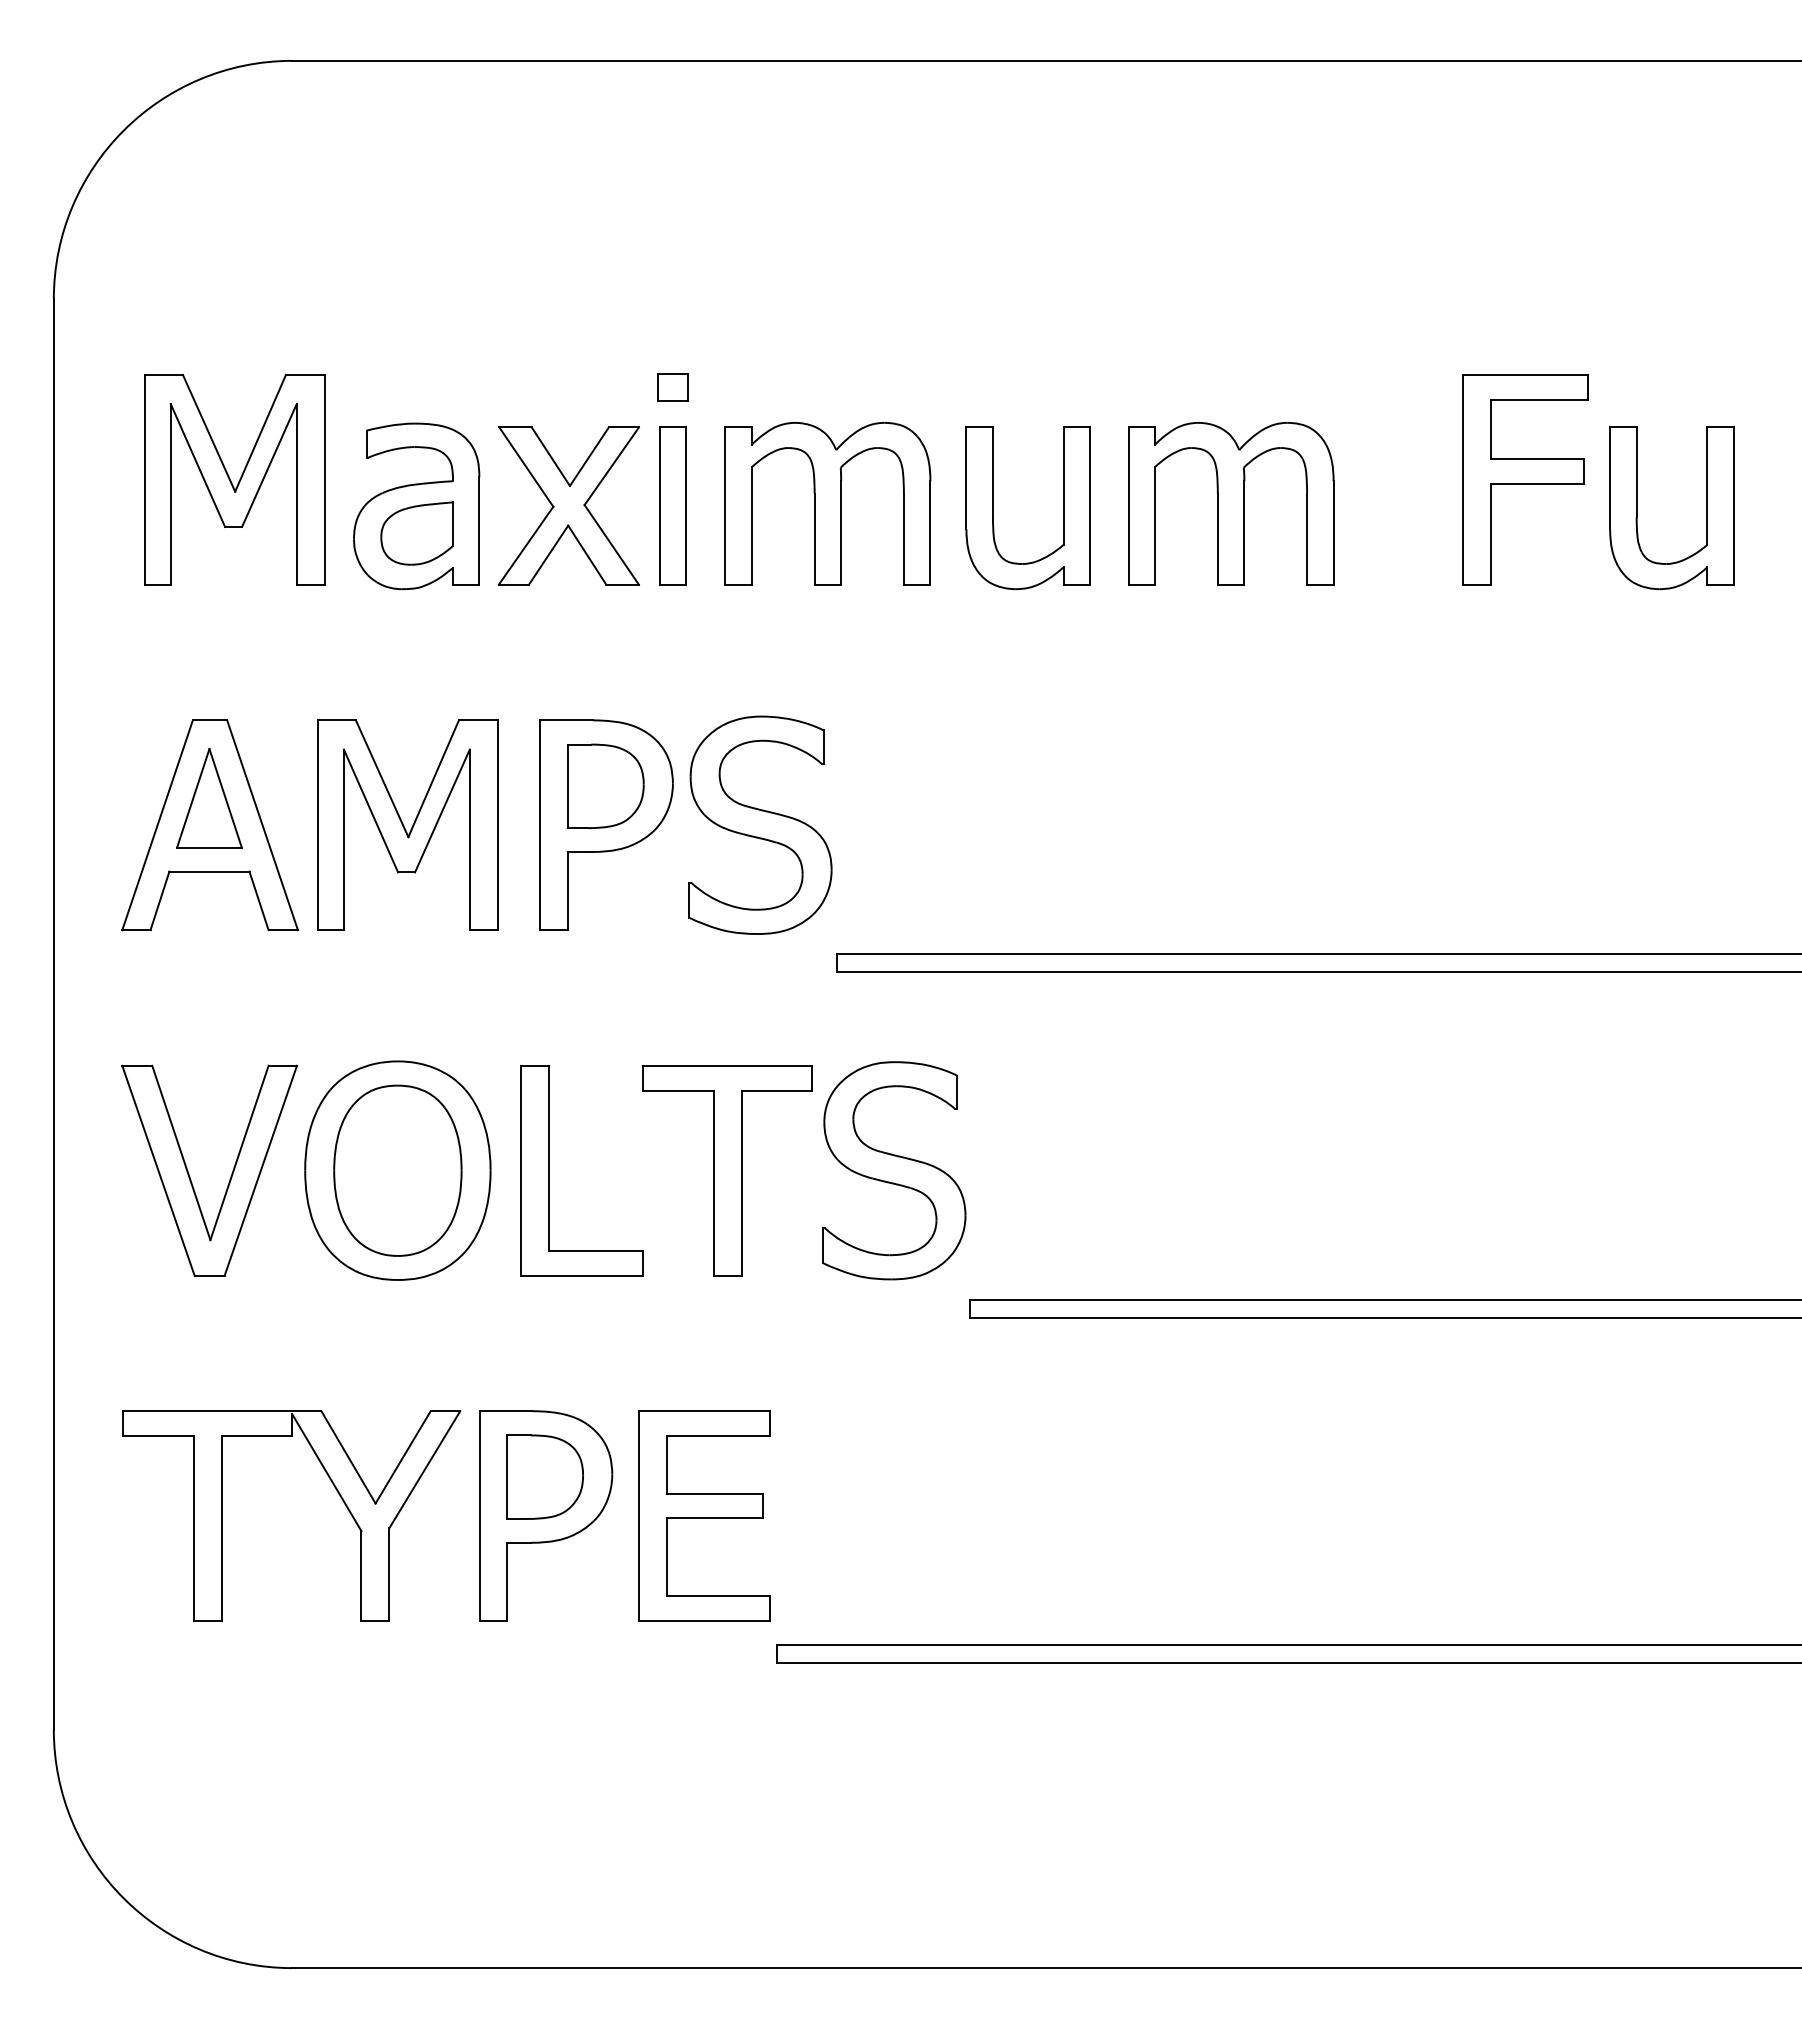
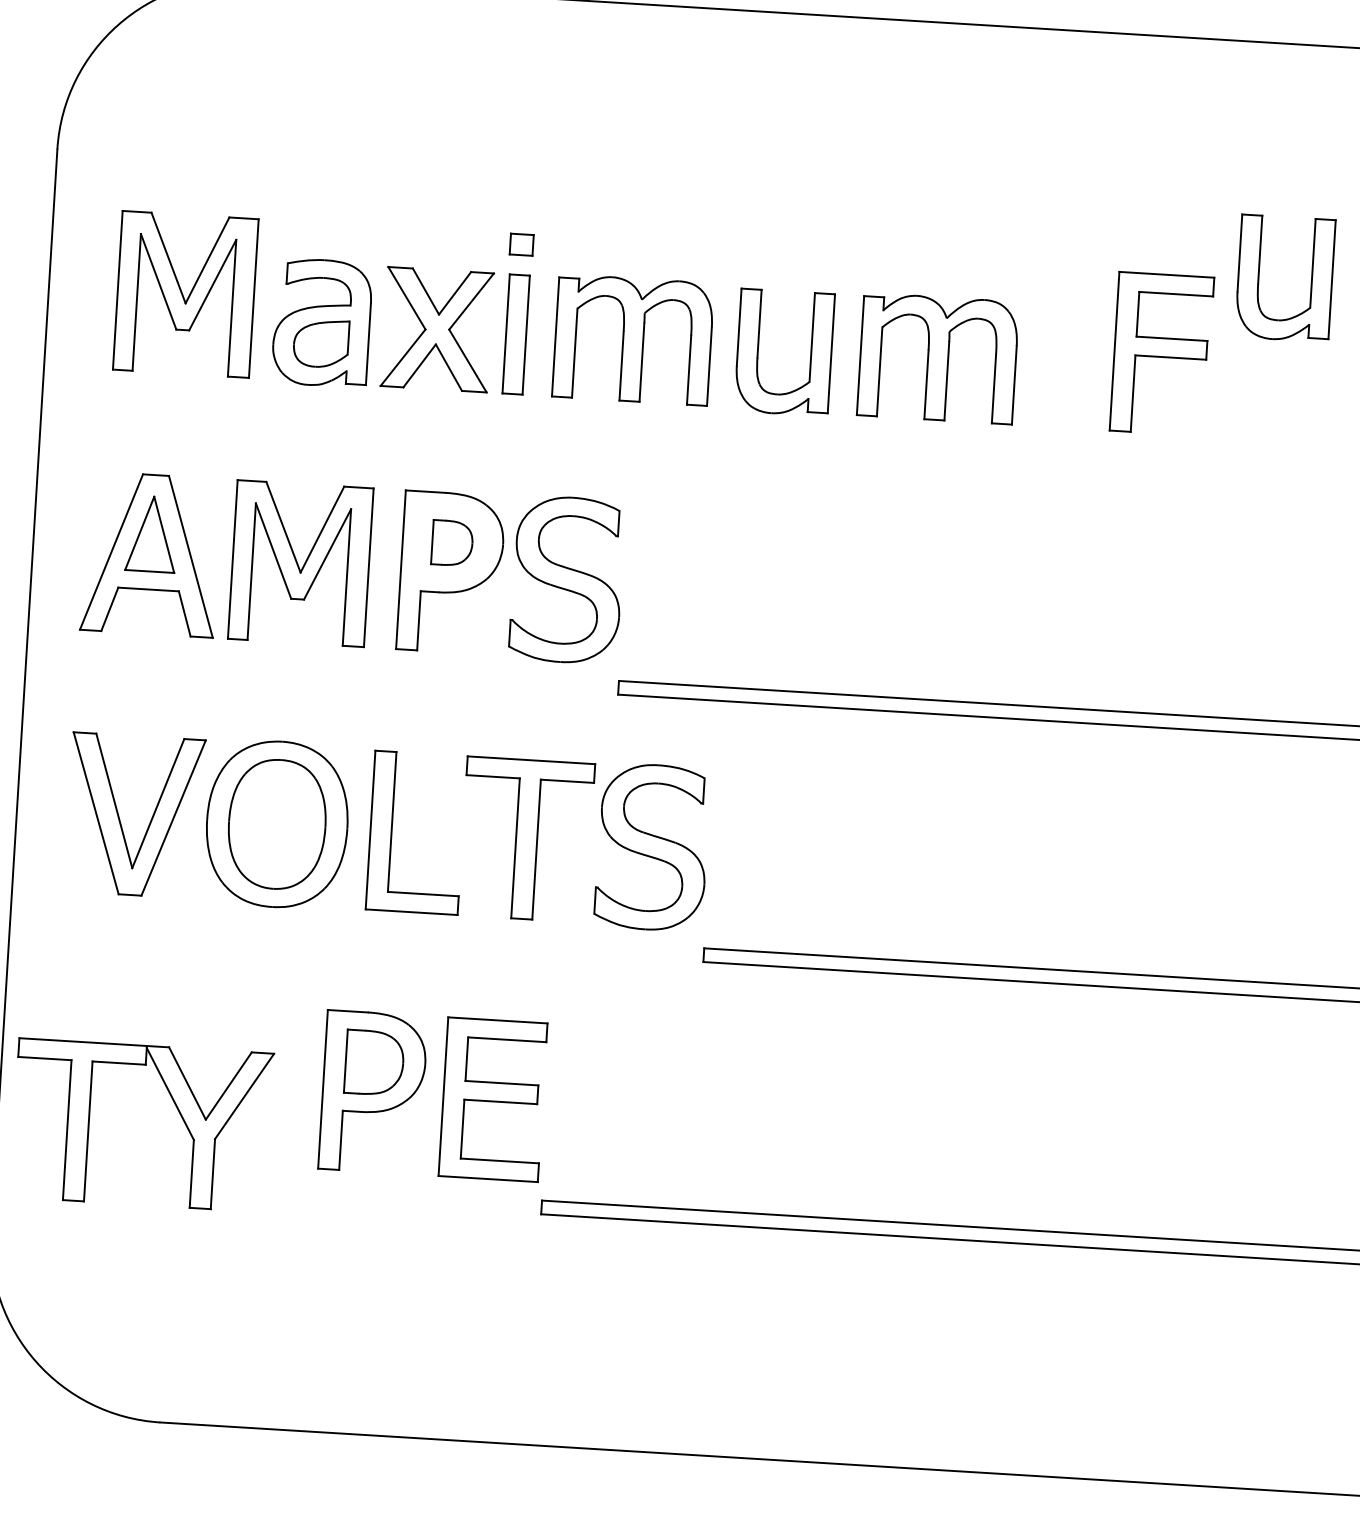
part: (1637, 508) -> (1259, 277), moved
part: (605, 785) -> (452, 542), size x0.7
part: (336, 1491) -> (176, 1108), moved

